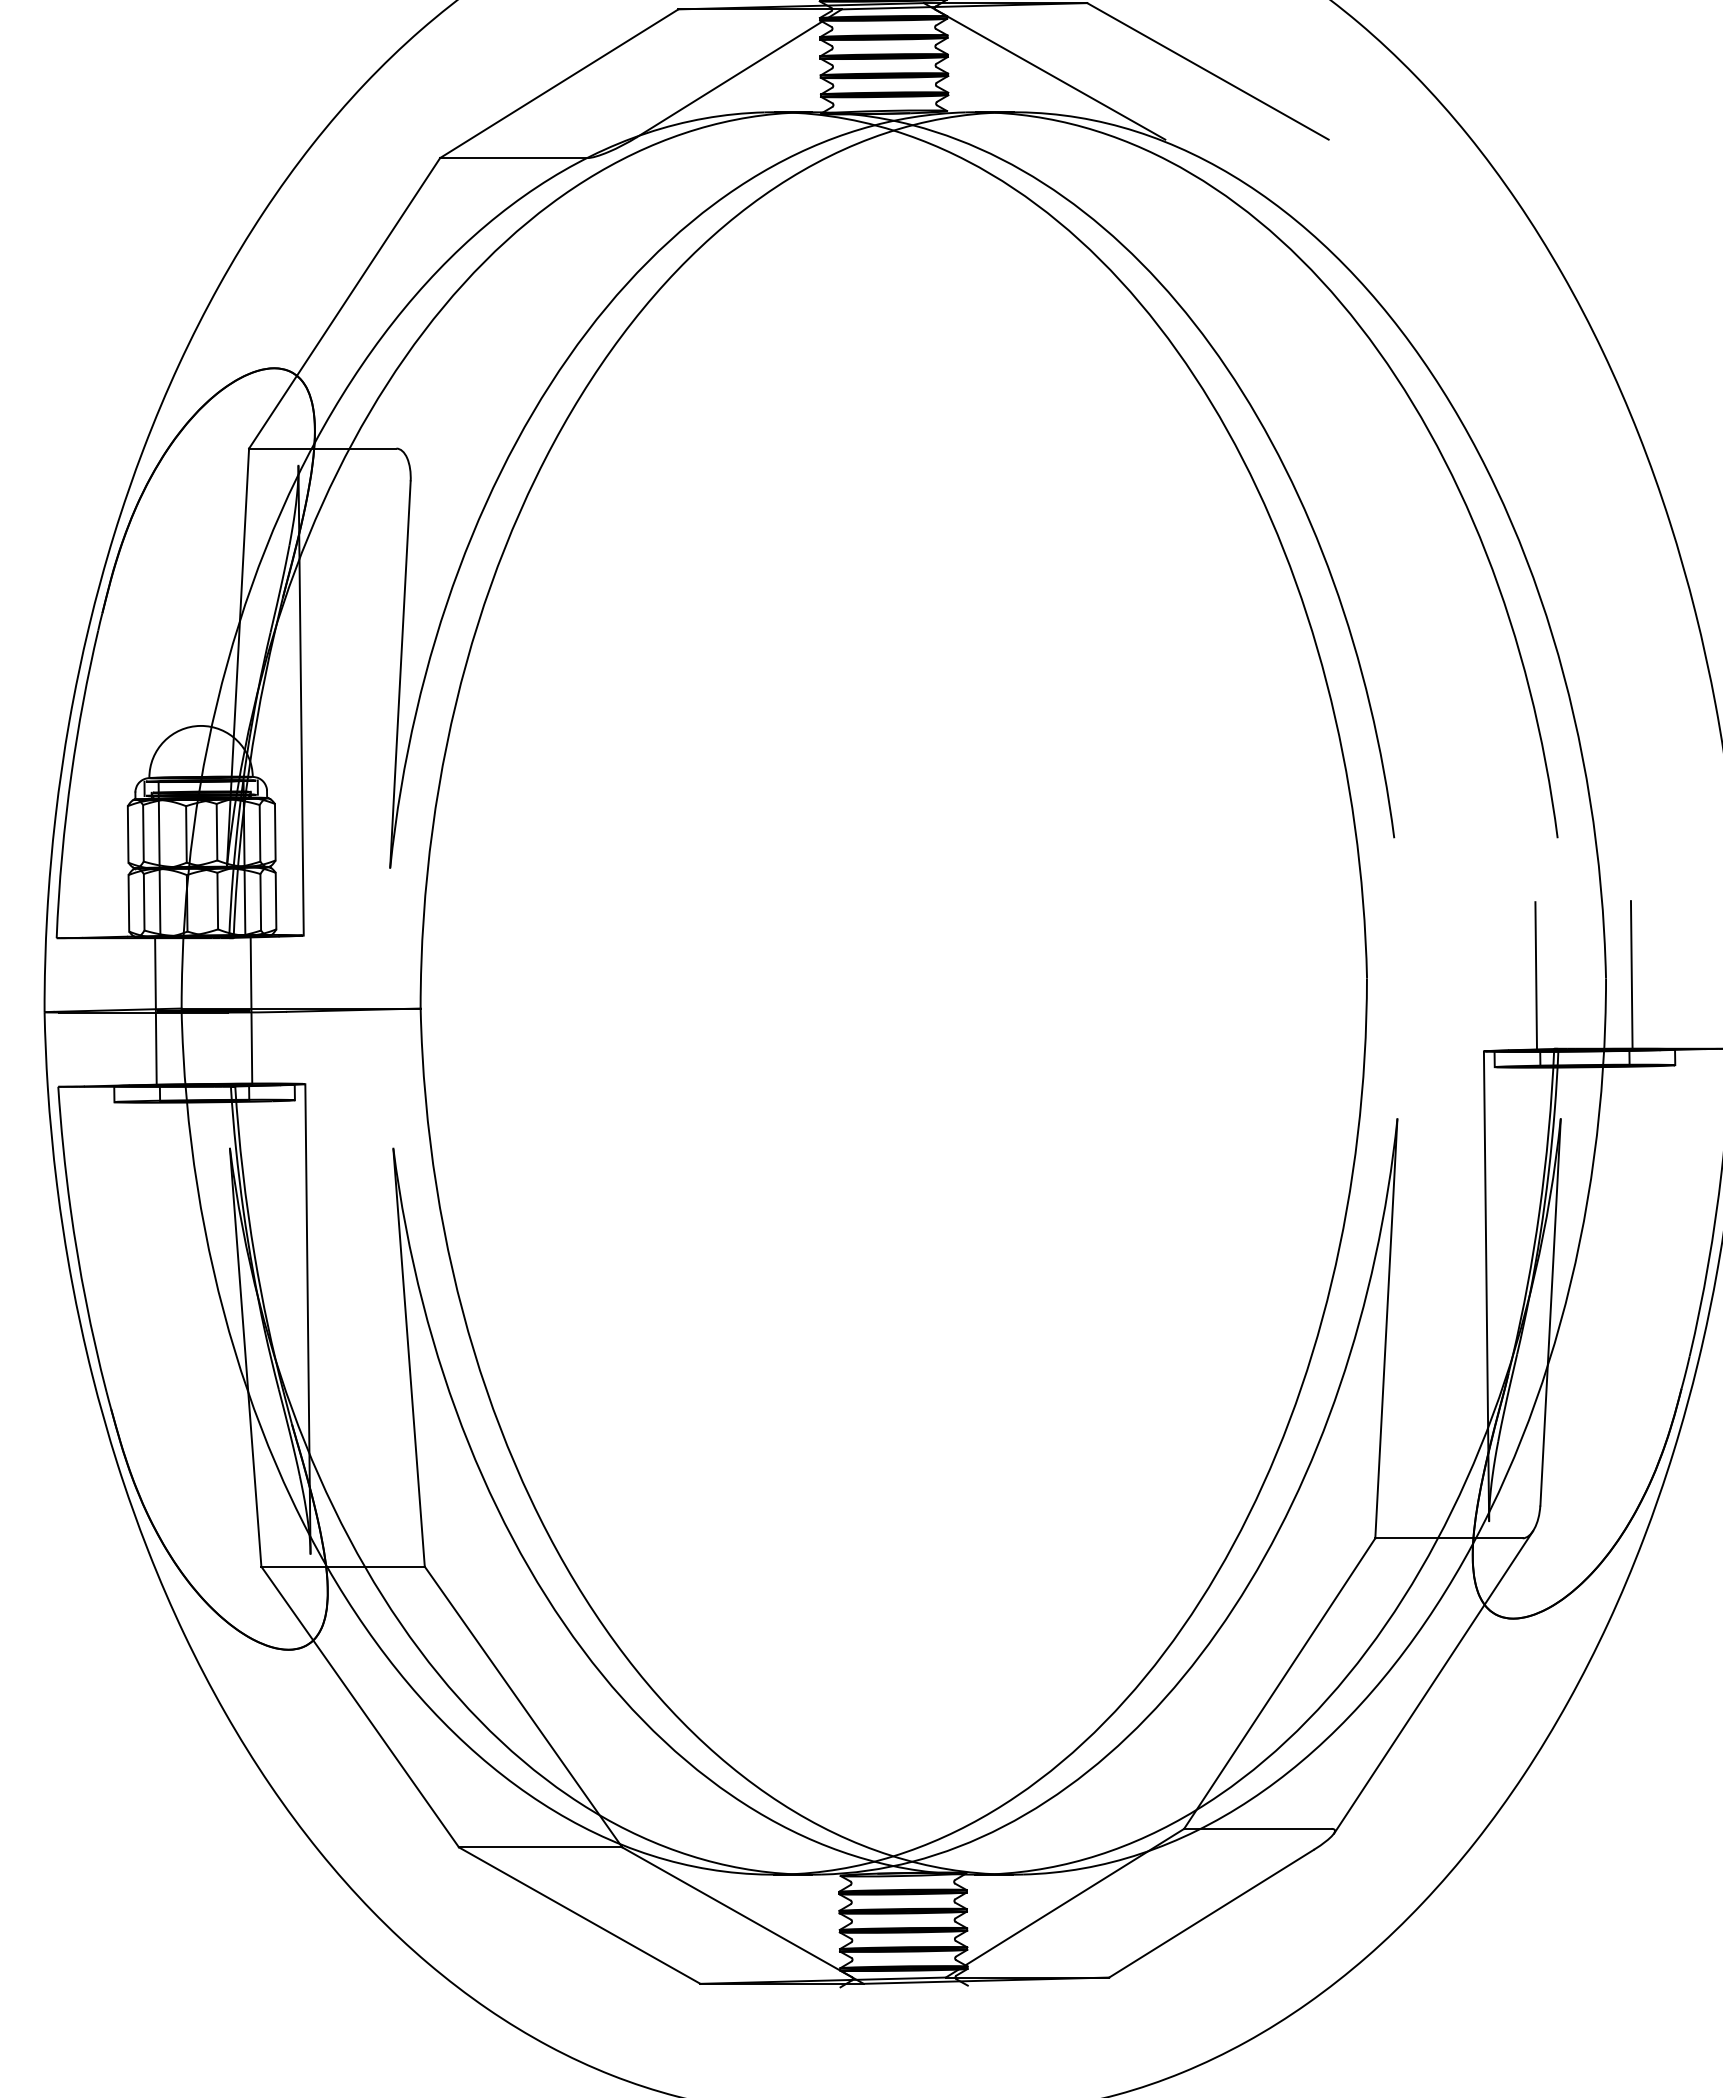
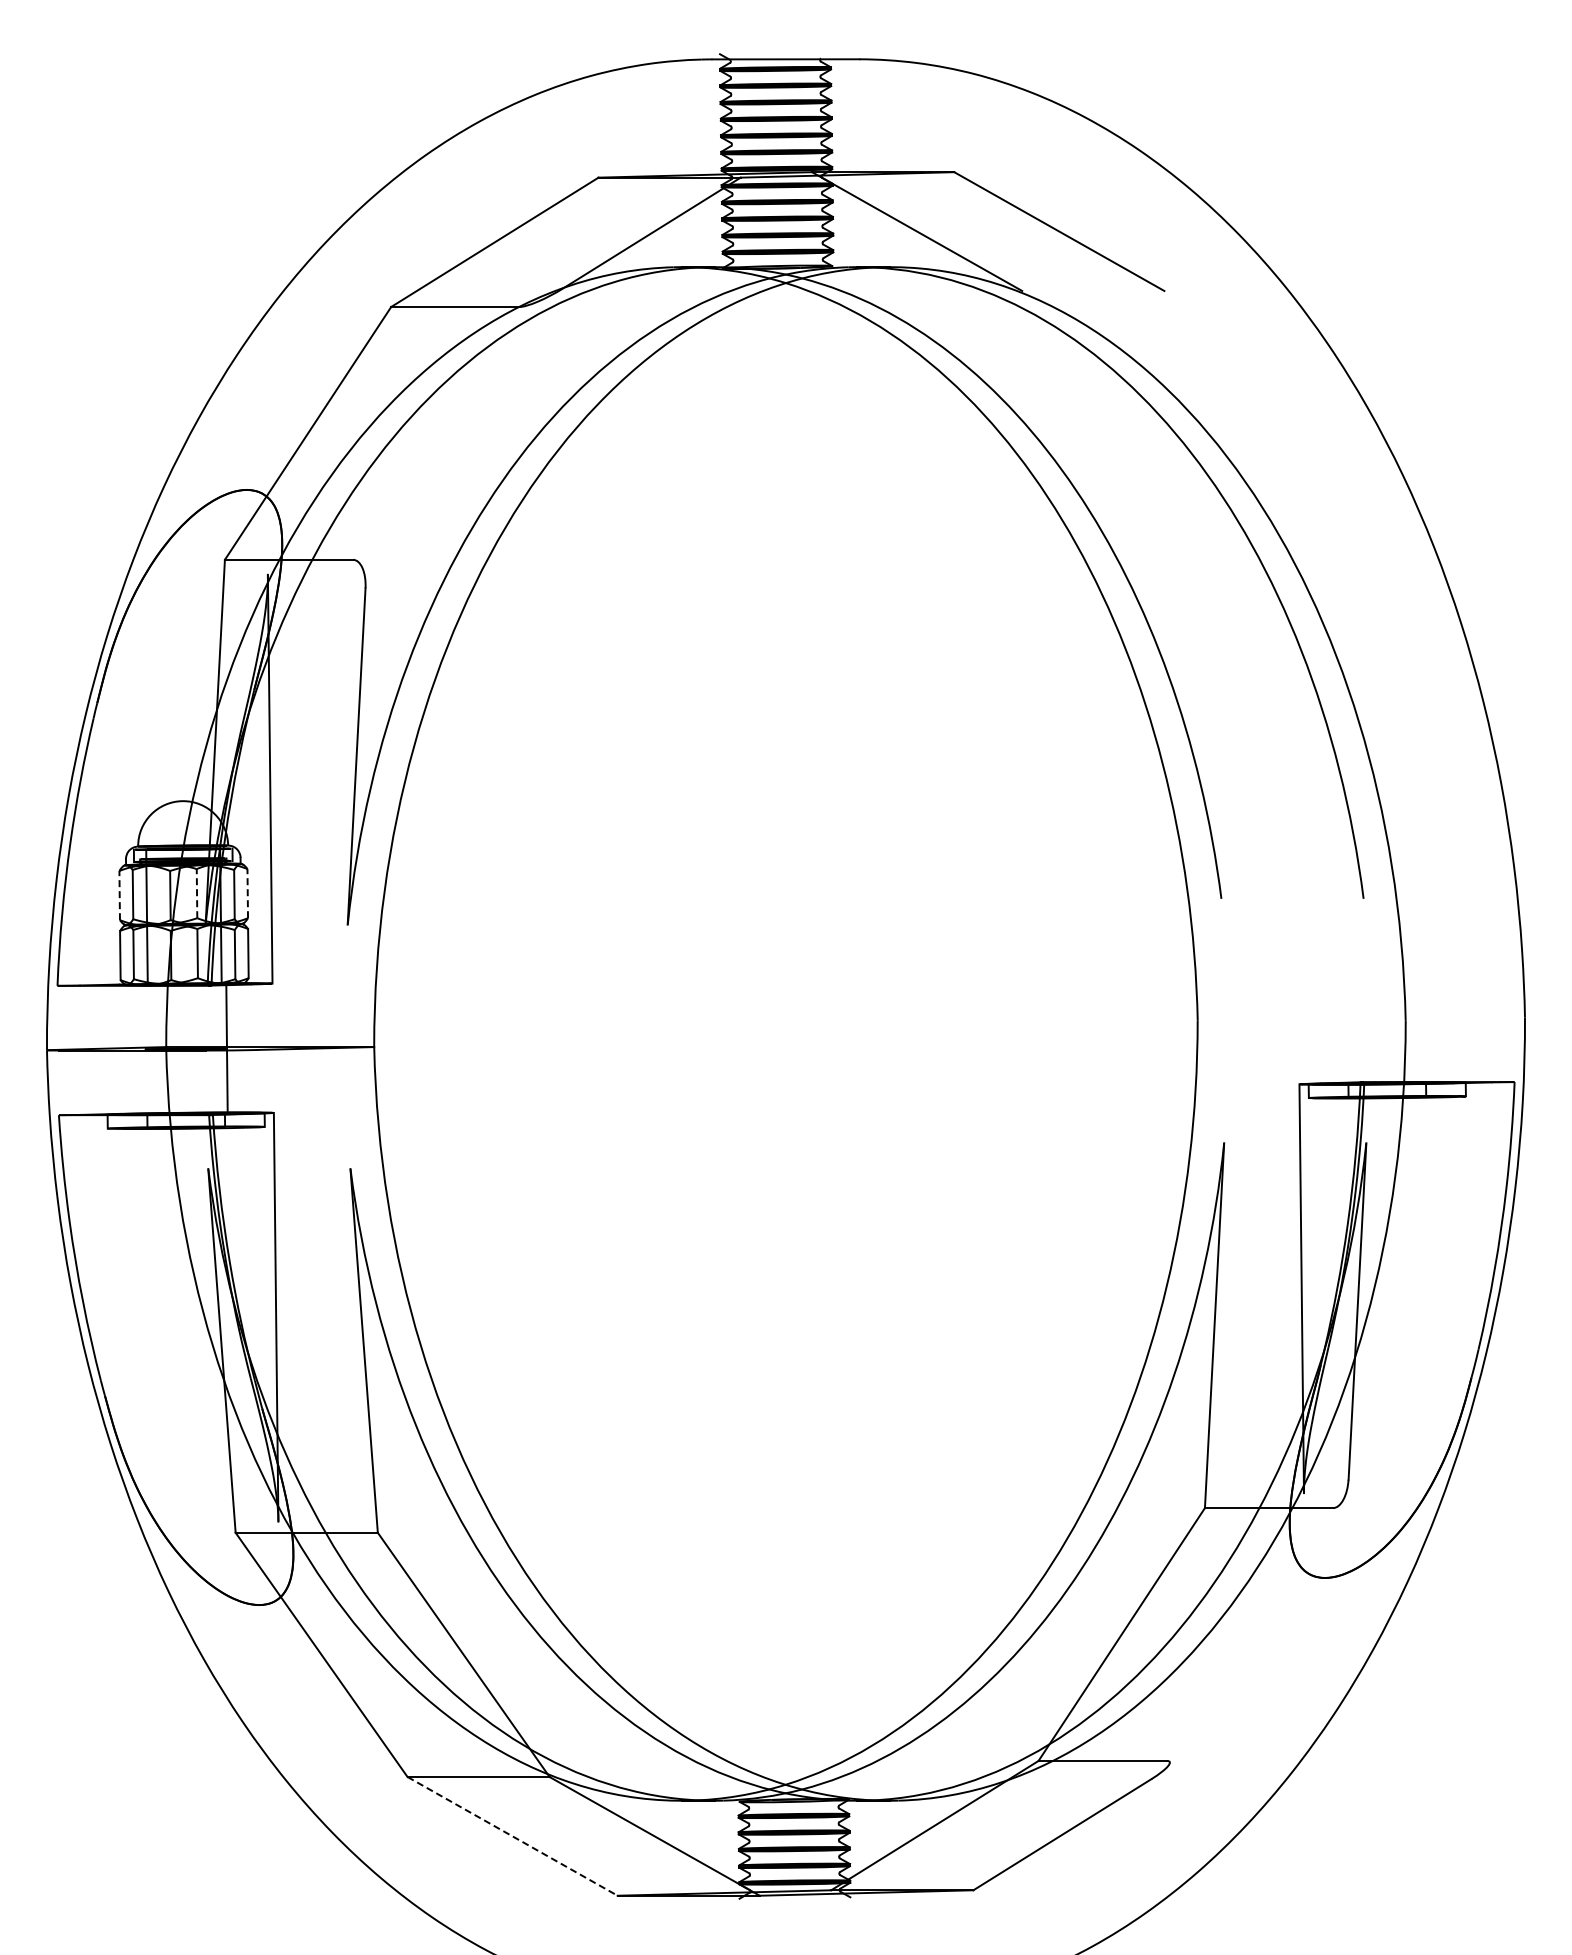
line: (217, 832) -> (197, 893), solid -> dashed
line: (275, 832) -> (247, 893), solid -> dashed
line: (127, 834) -> (119, 895), solid -> dashed
line: (1631, 974) -> (1427, 1017), removed
line: (1535, 975) -> (1344, 1018), removed
line: (155, 1011) -> (143, 1049), removed
line: (1433, 1682) -> (1255, 1633), removed
line: (579, 1915) -> (512, 1836), solid -> dashed

